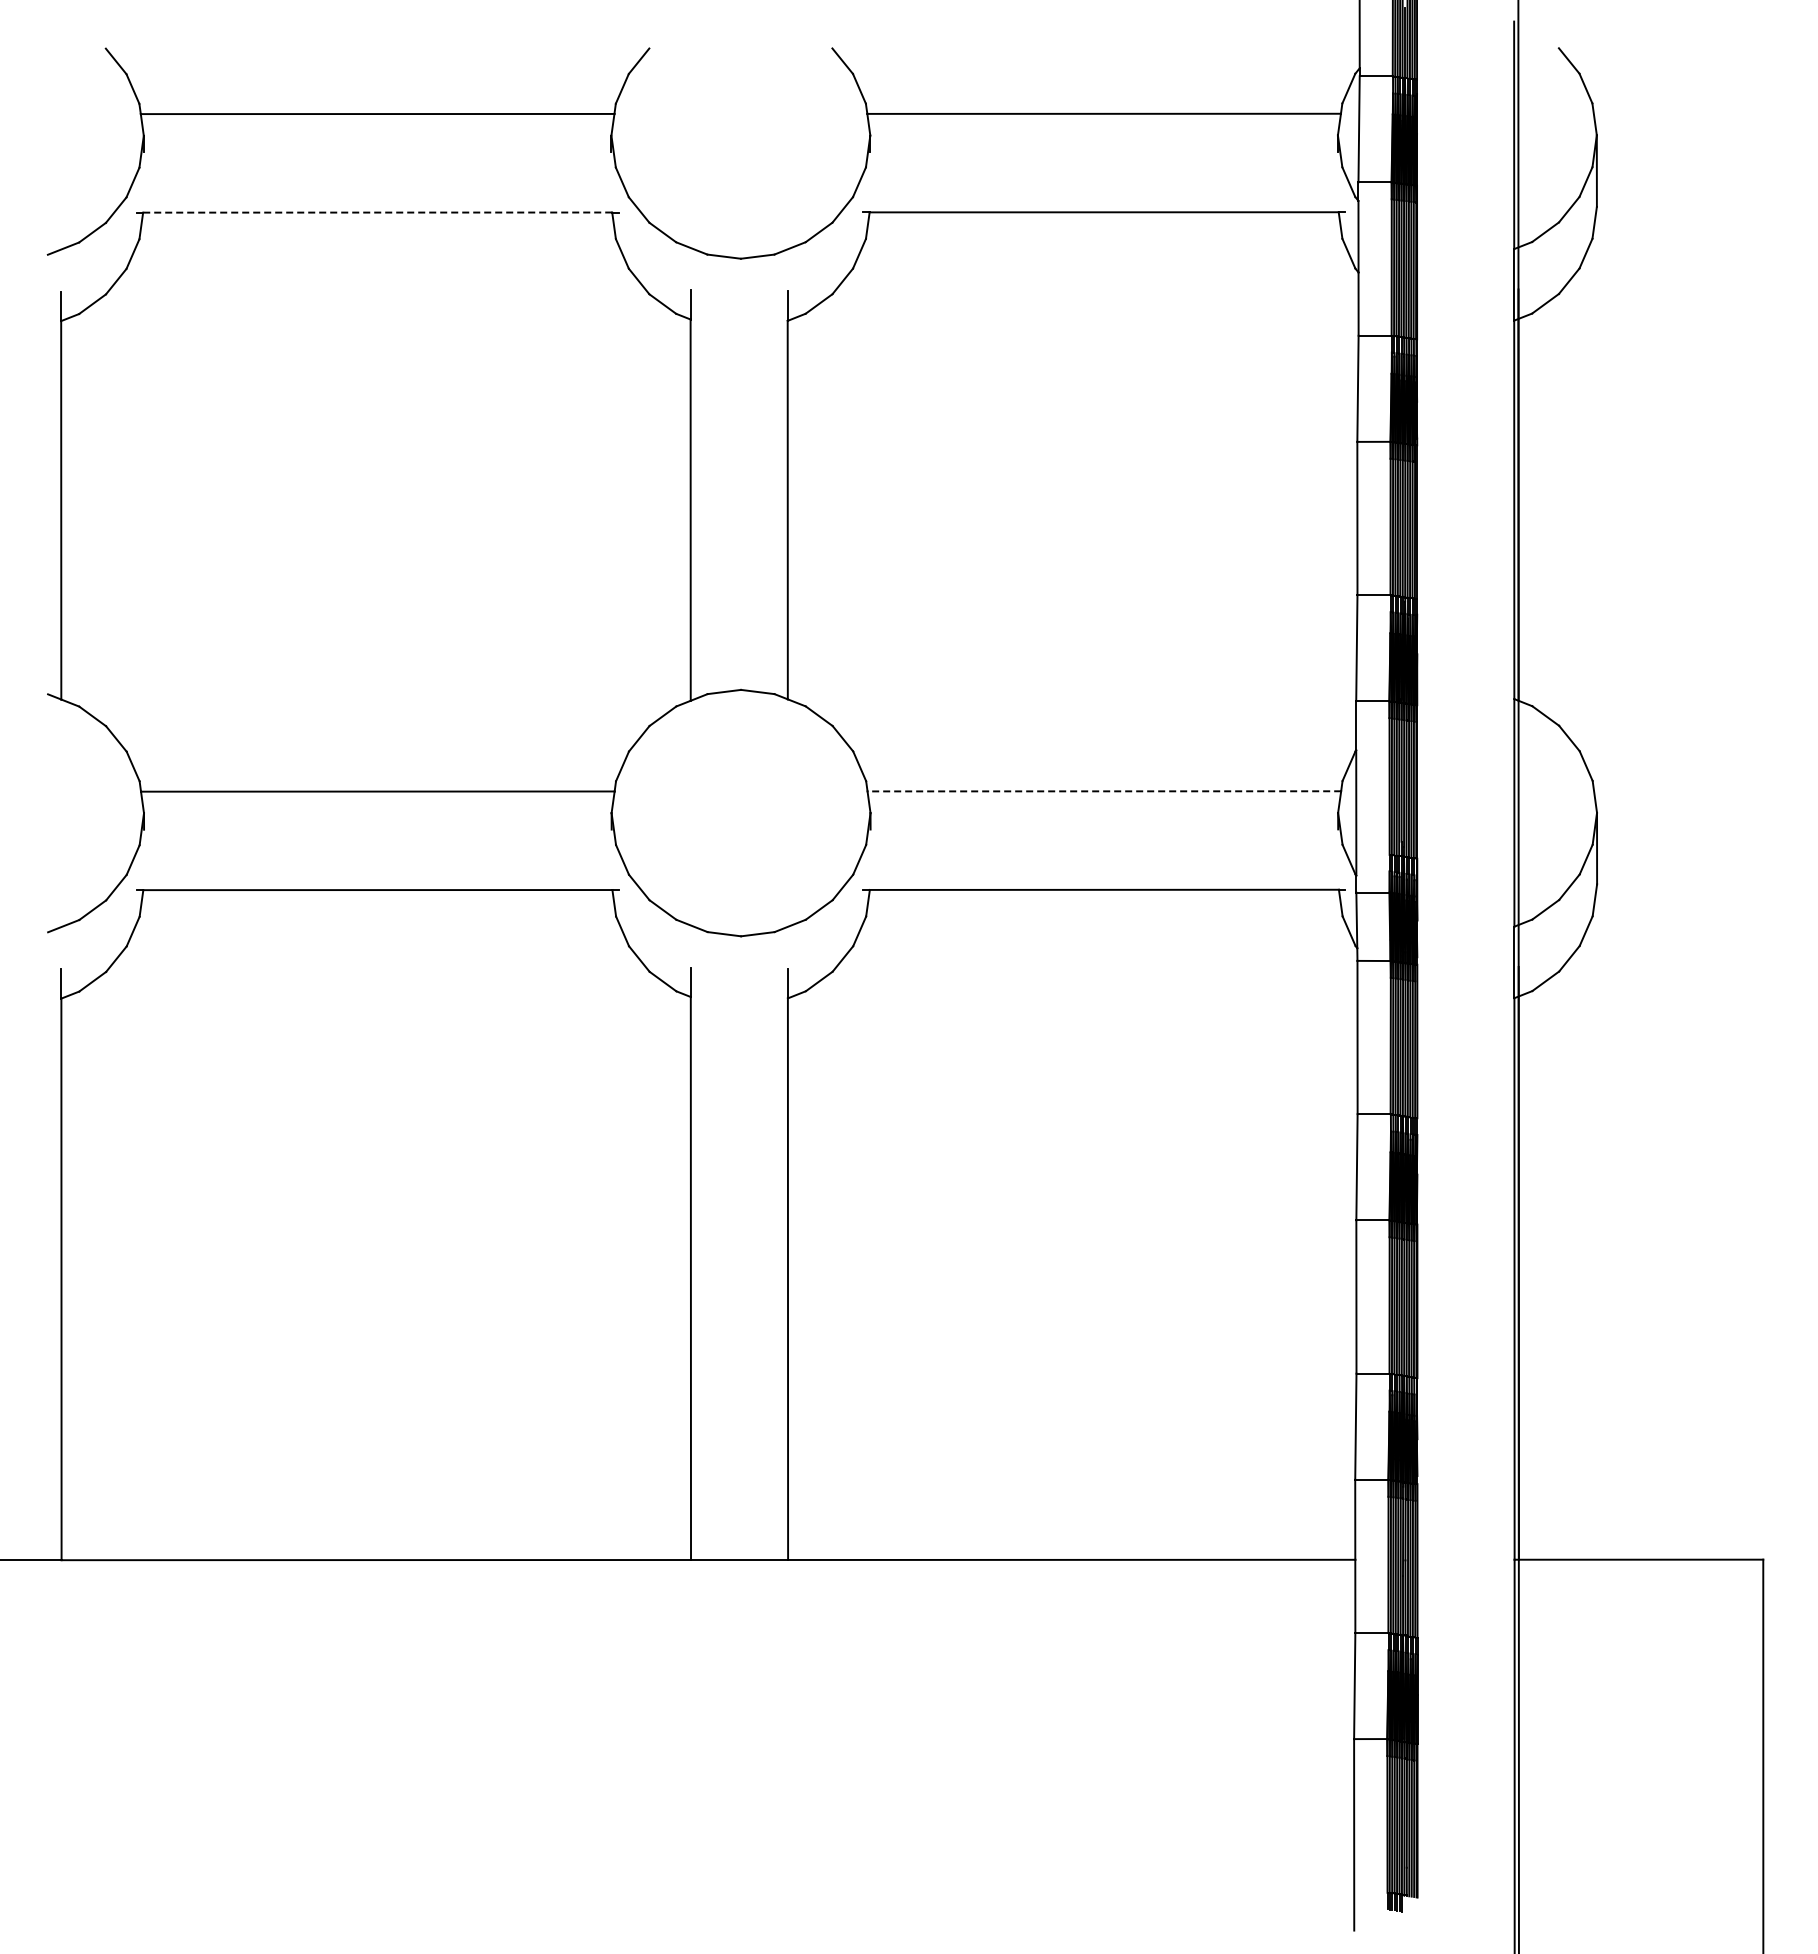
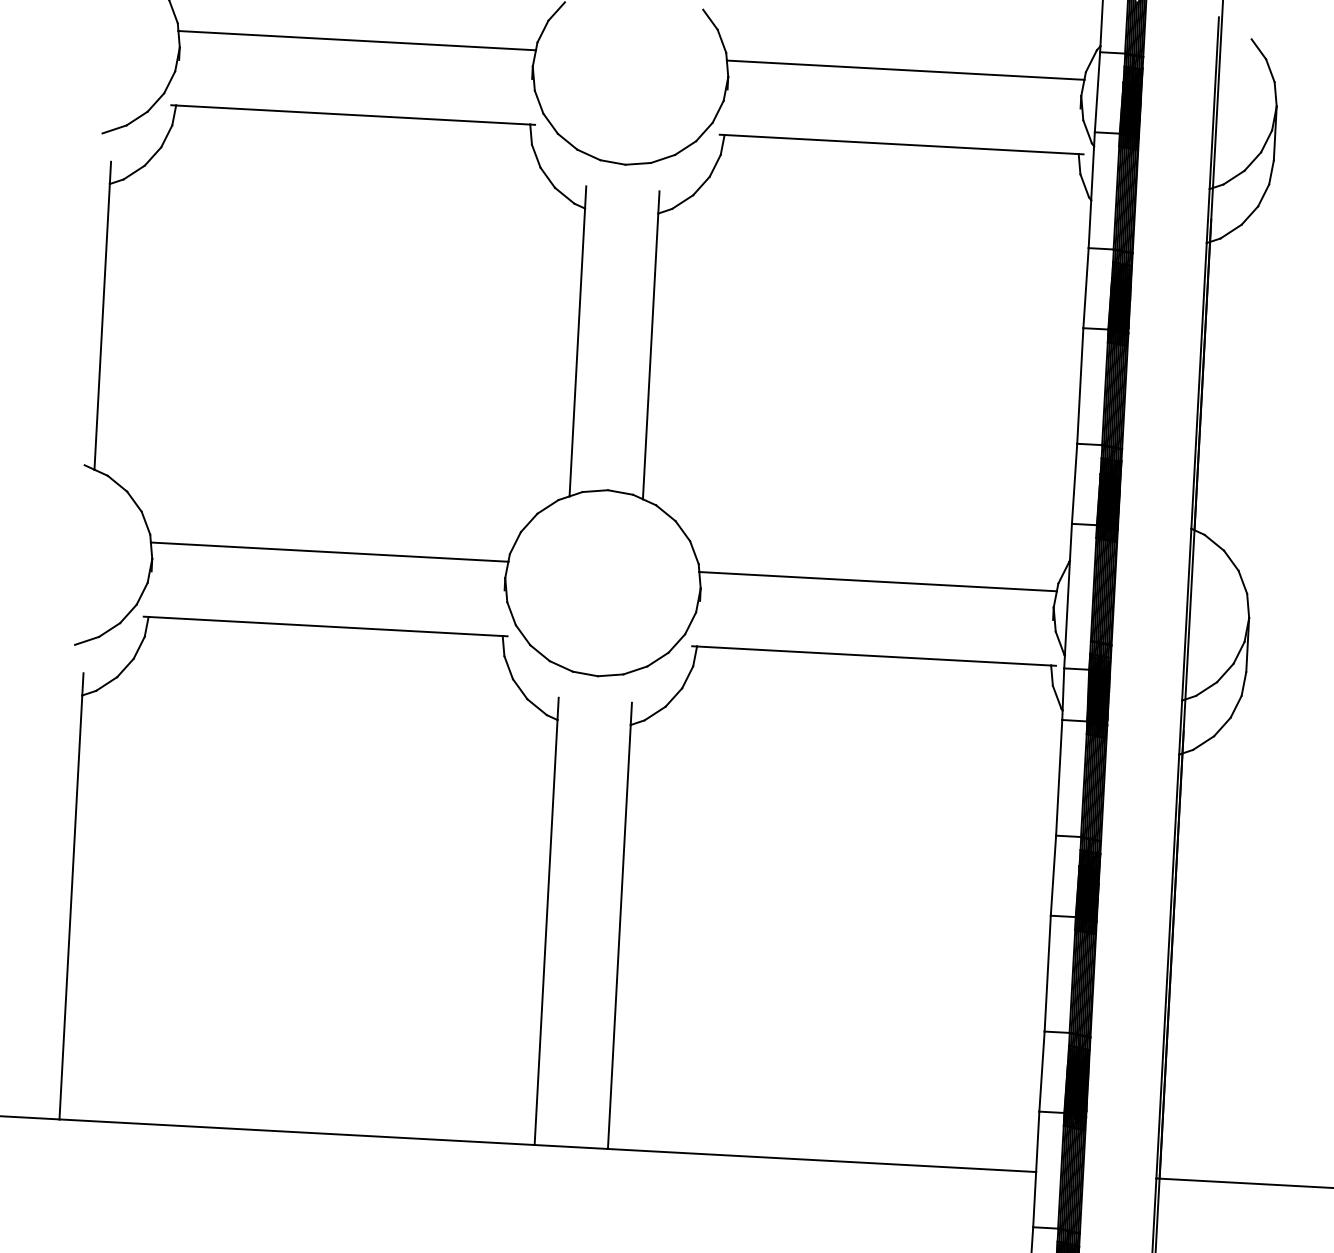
line: (377, 212) -> (353, 114), dashed -> solid
line: (1104, 791) -> (878, 581), dashed -> solid

